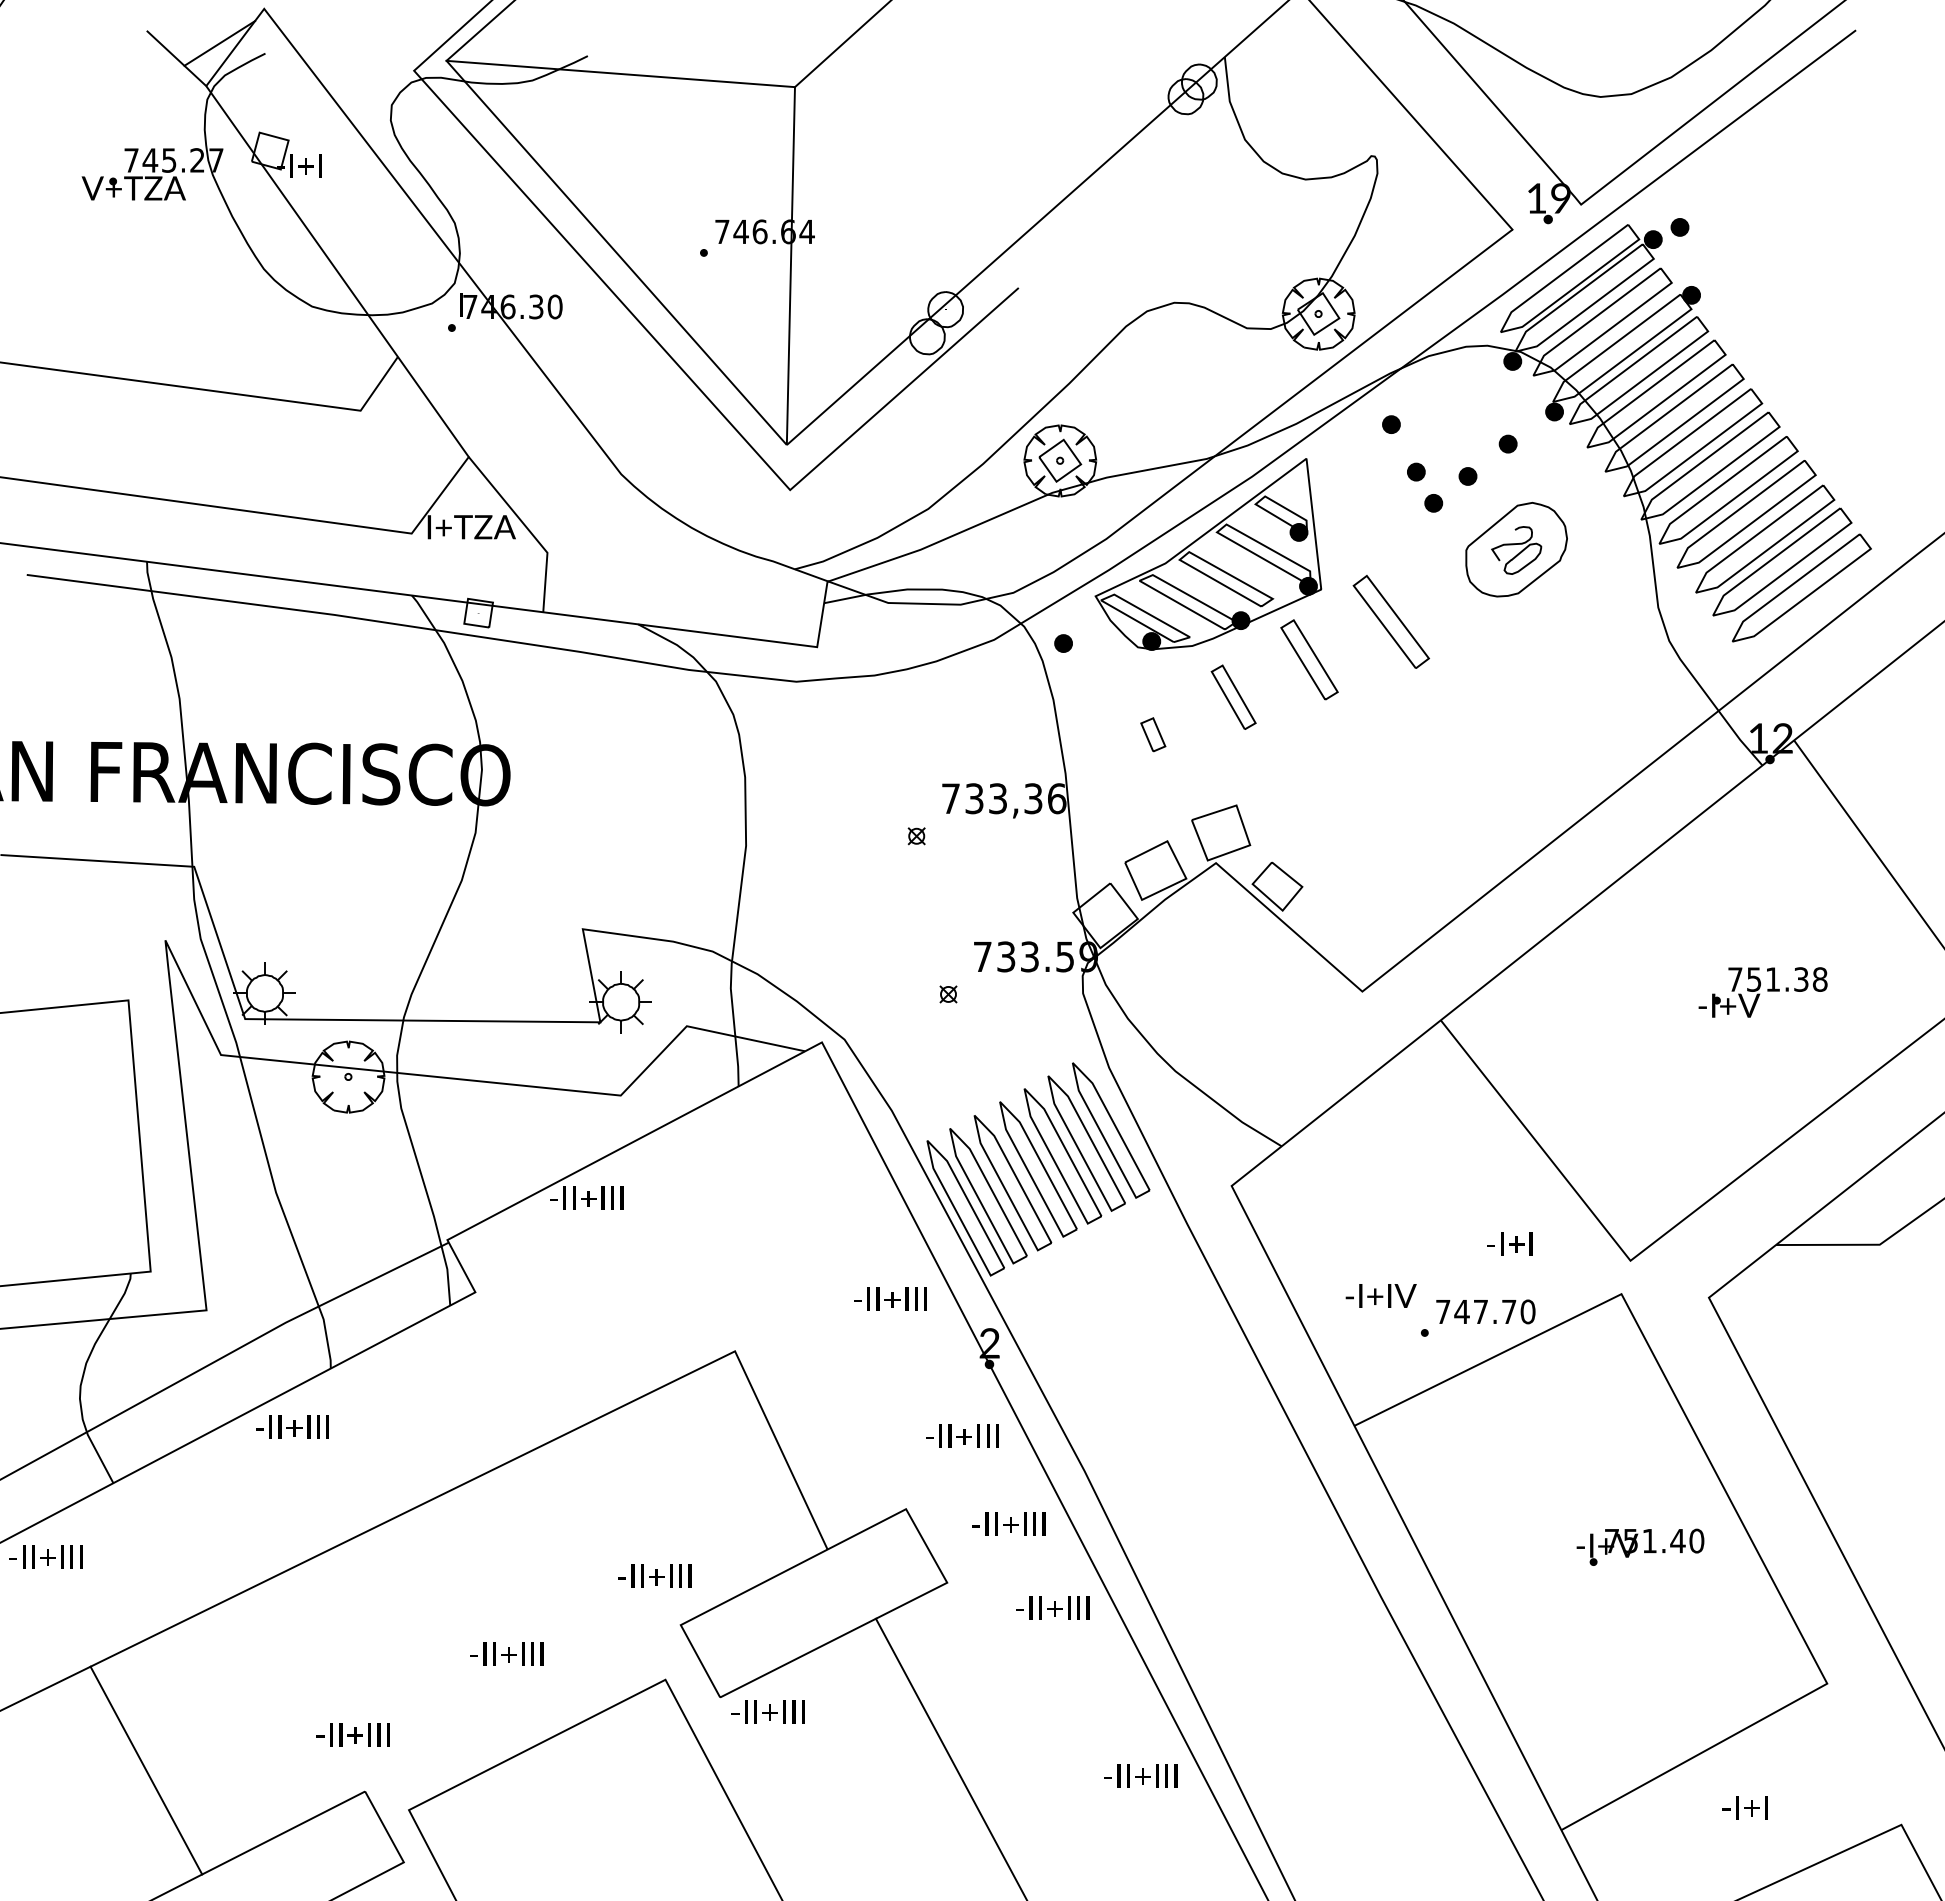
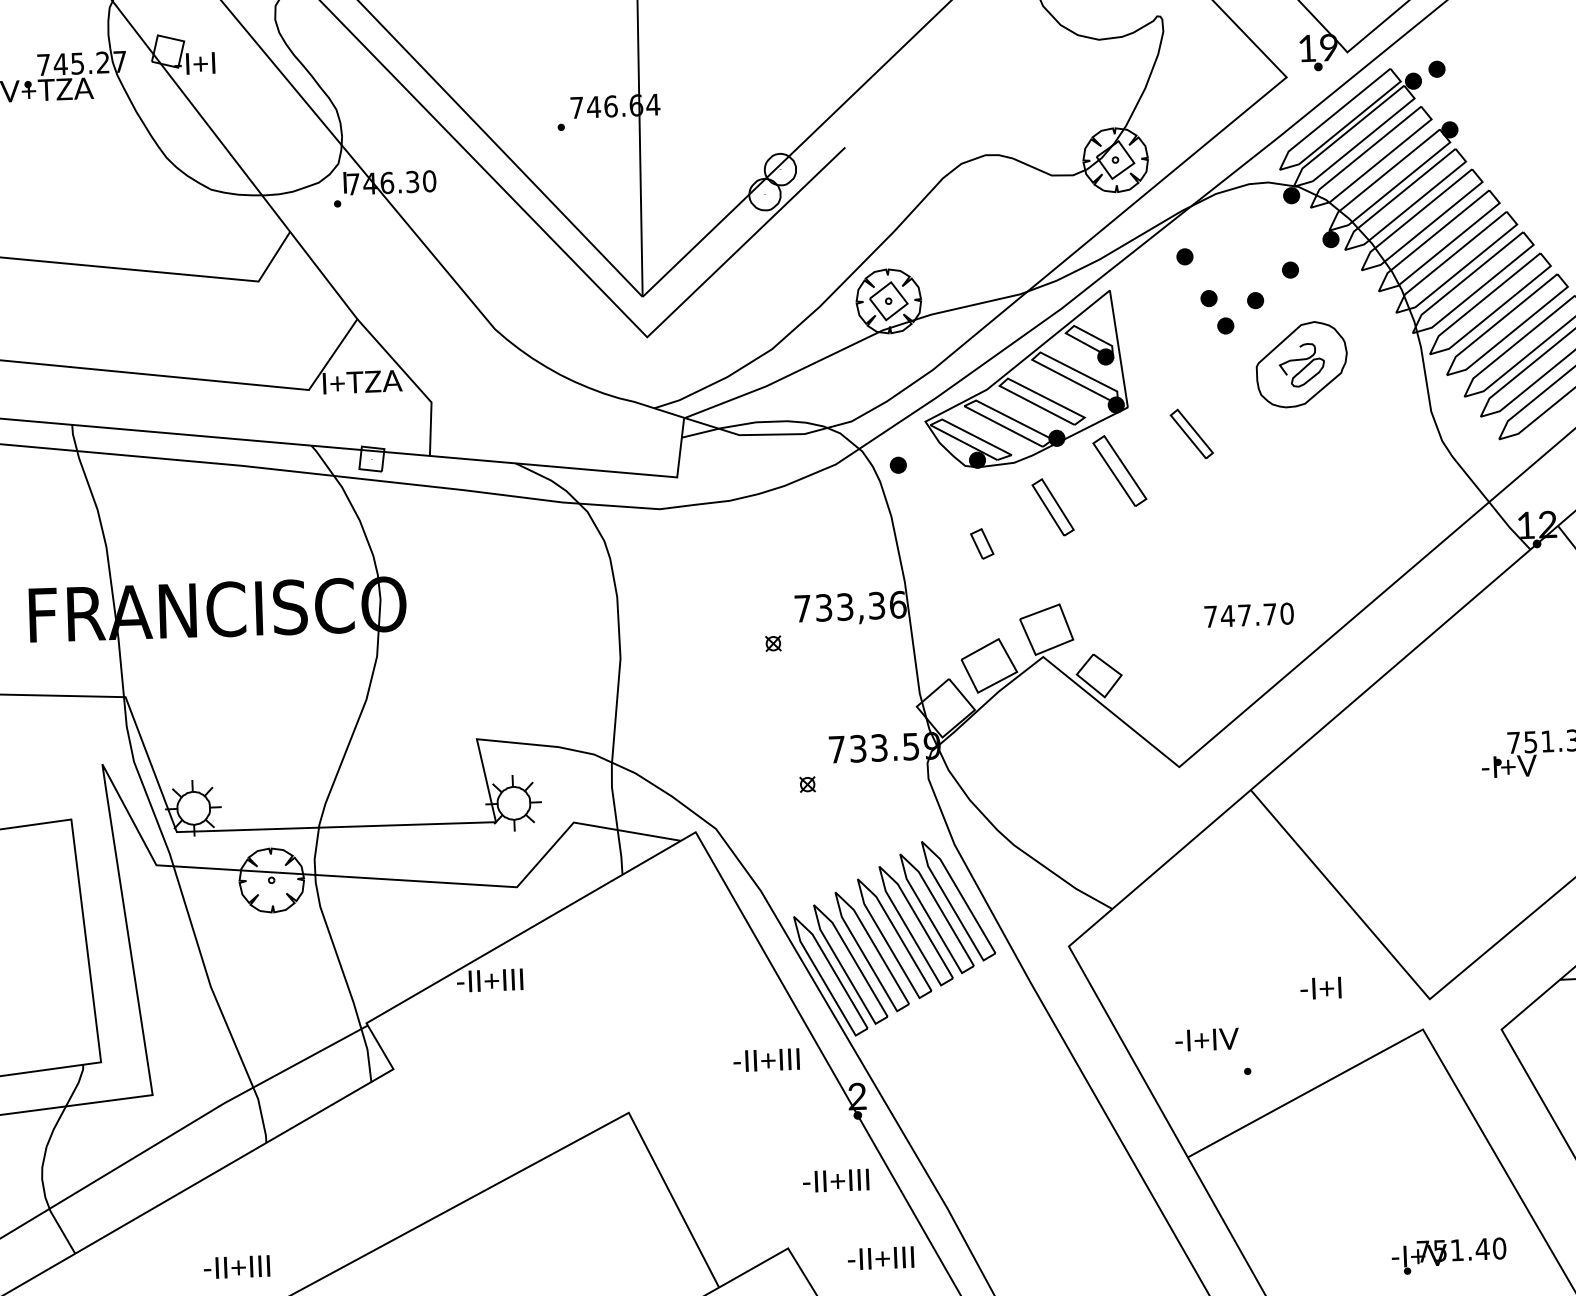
part: (1390, 621) -> (1191, 433), size x0.6
text: (1485, 1311) -> (1248, 614), moved
text: (292, 1426) -> (236, 1266), moved

